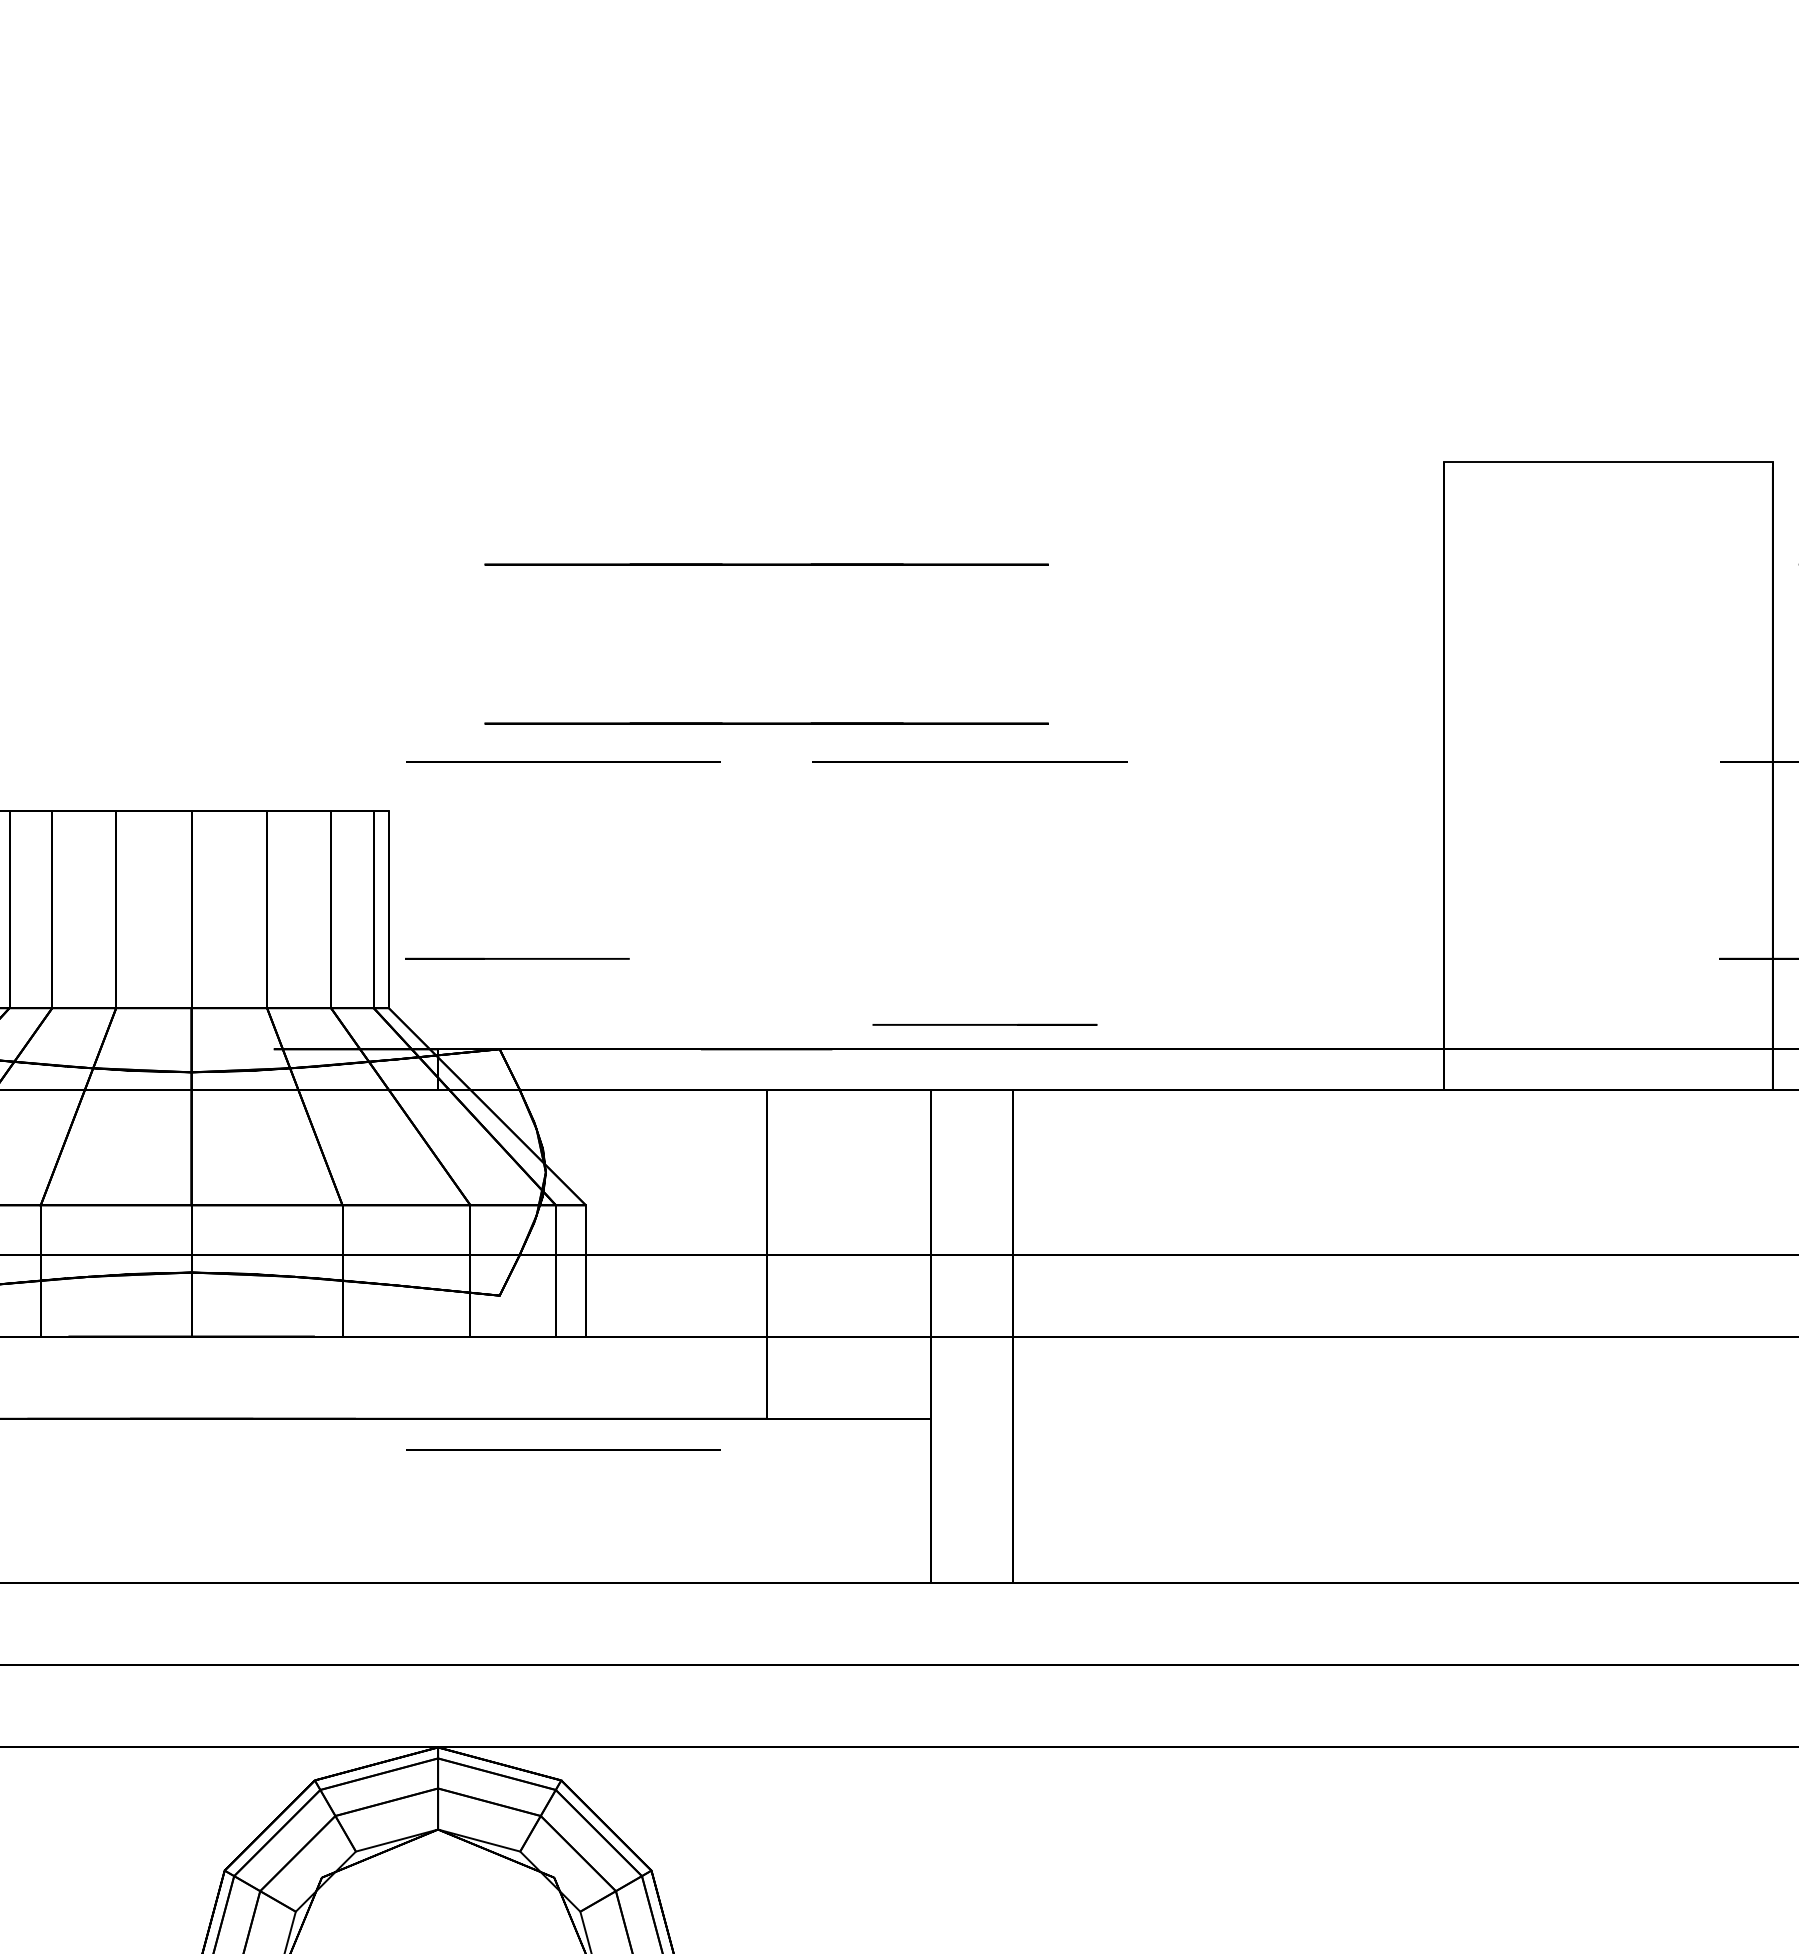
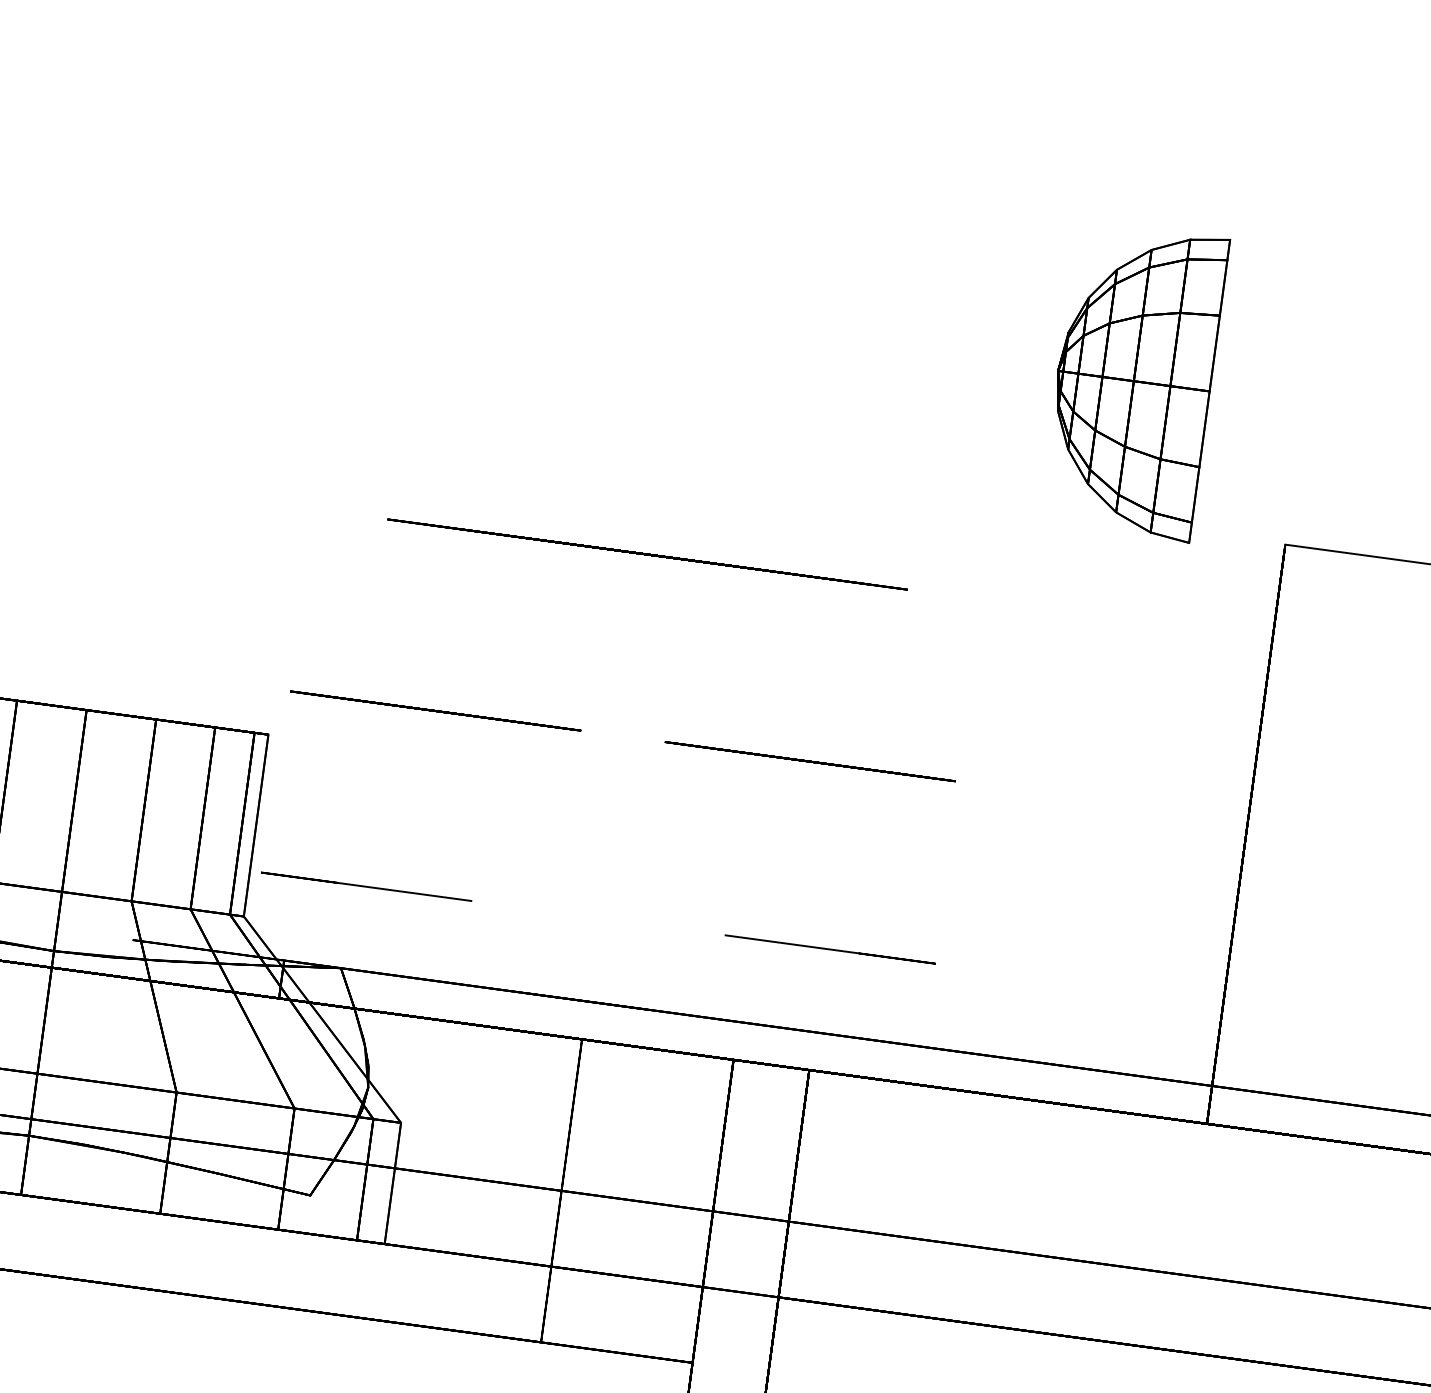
part: (1259, 309) -> (1133, 380), added
line: (766, 723) -> (627, 701), removed
line: (984, 1024) -> (827, 948), moved
line: (563, 1449) -> (349, 1345), removed

